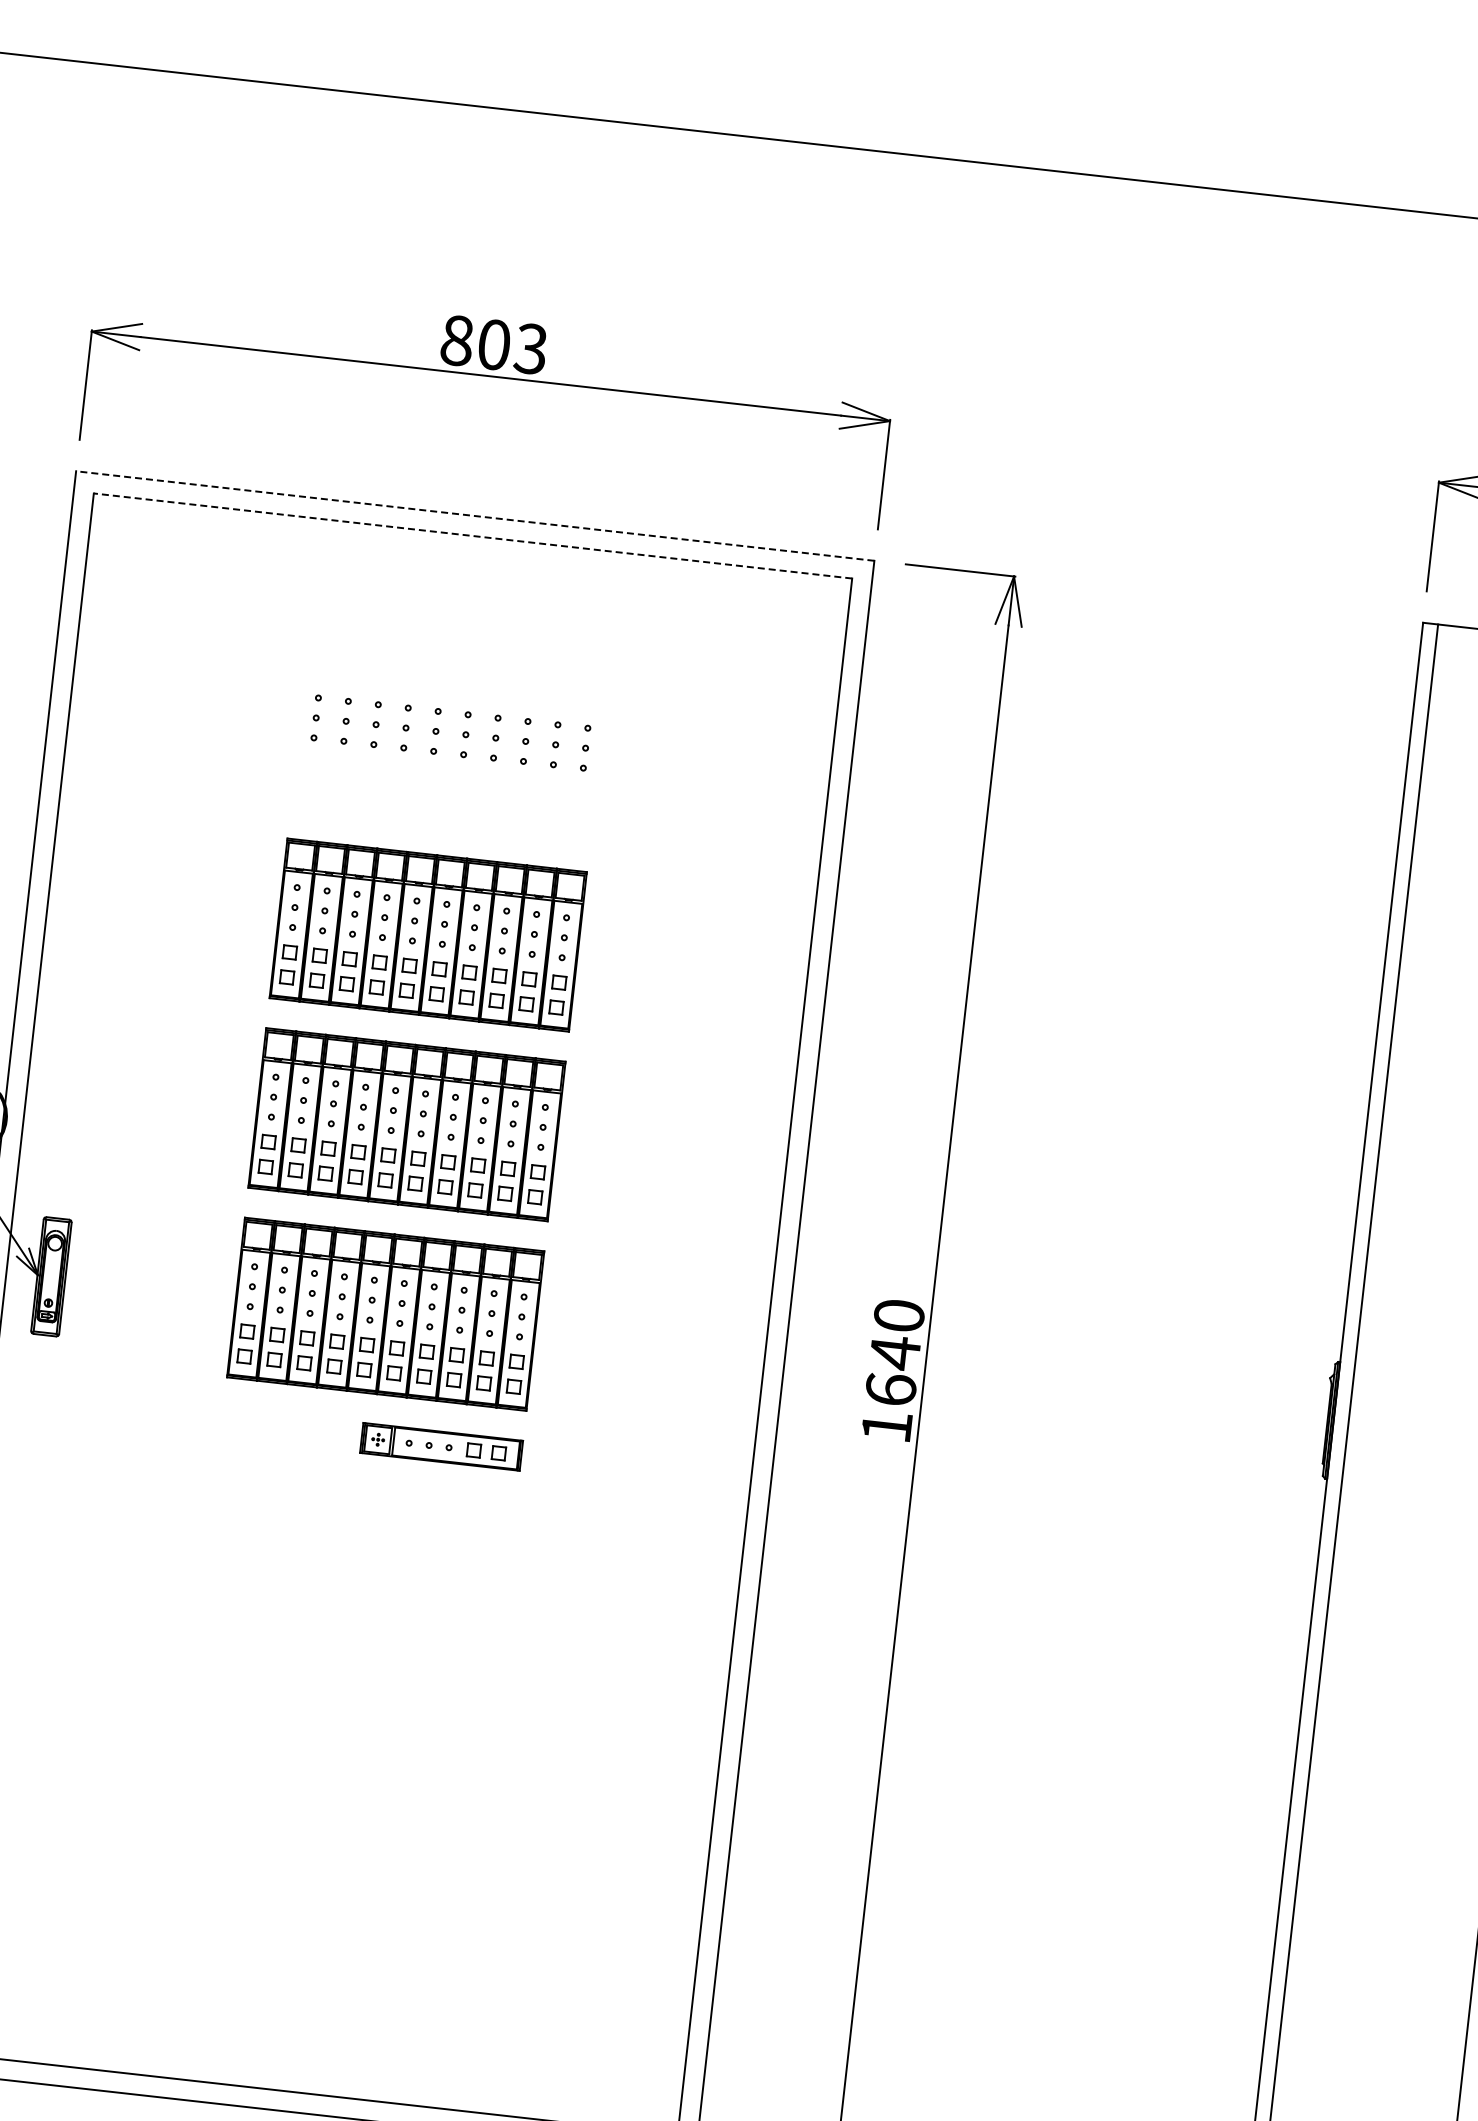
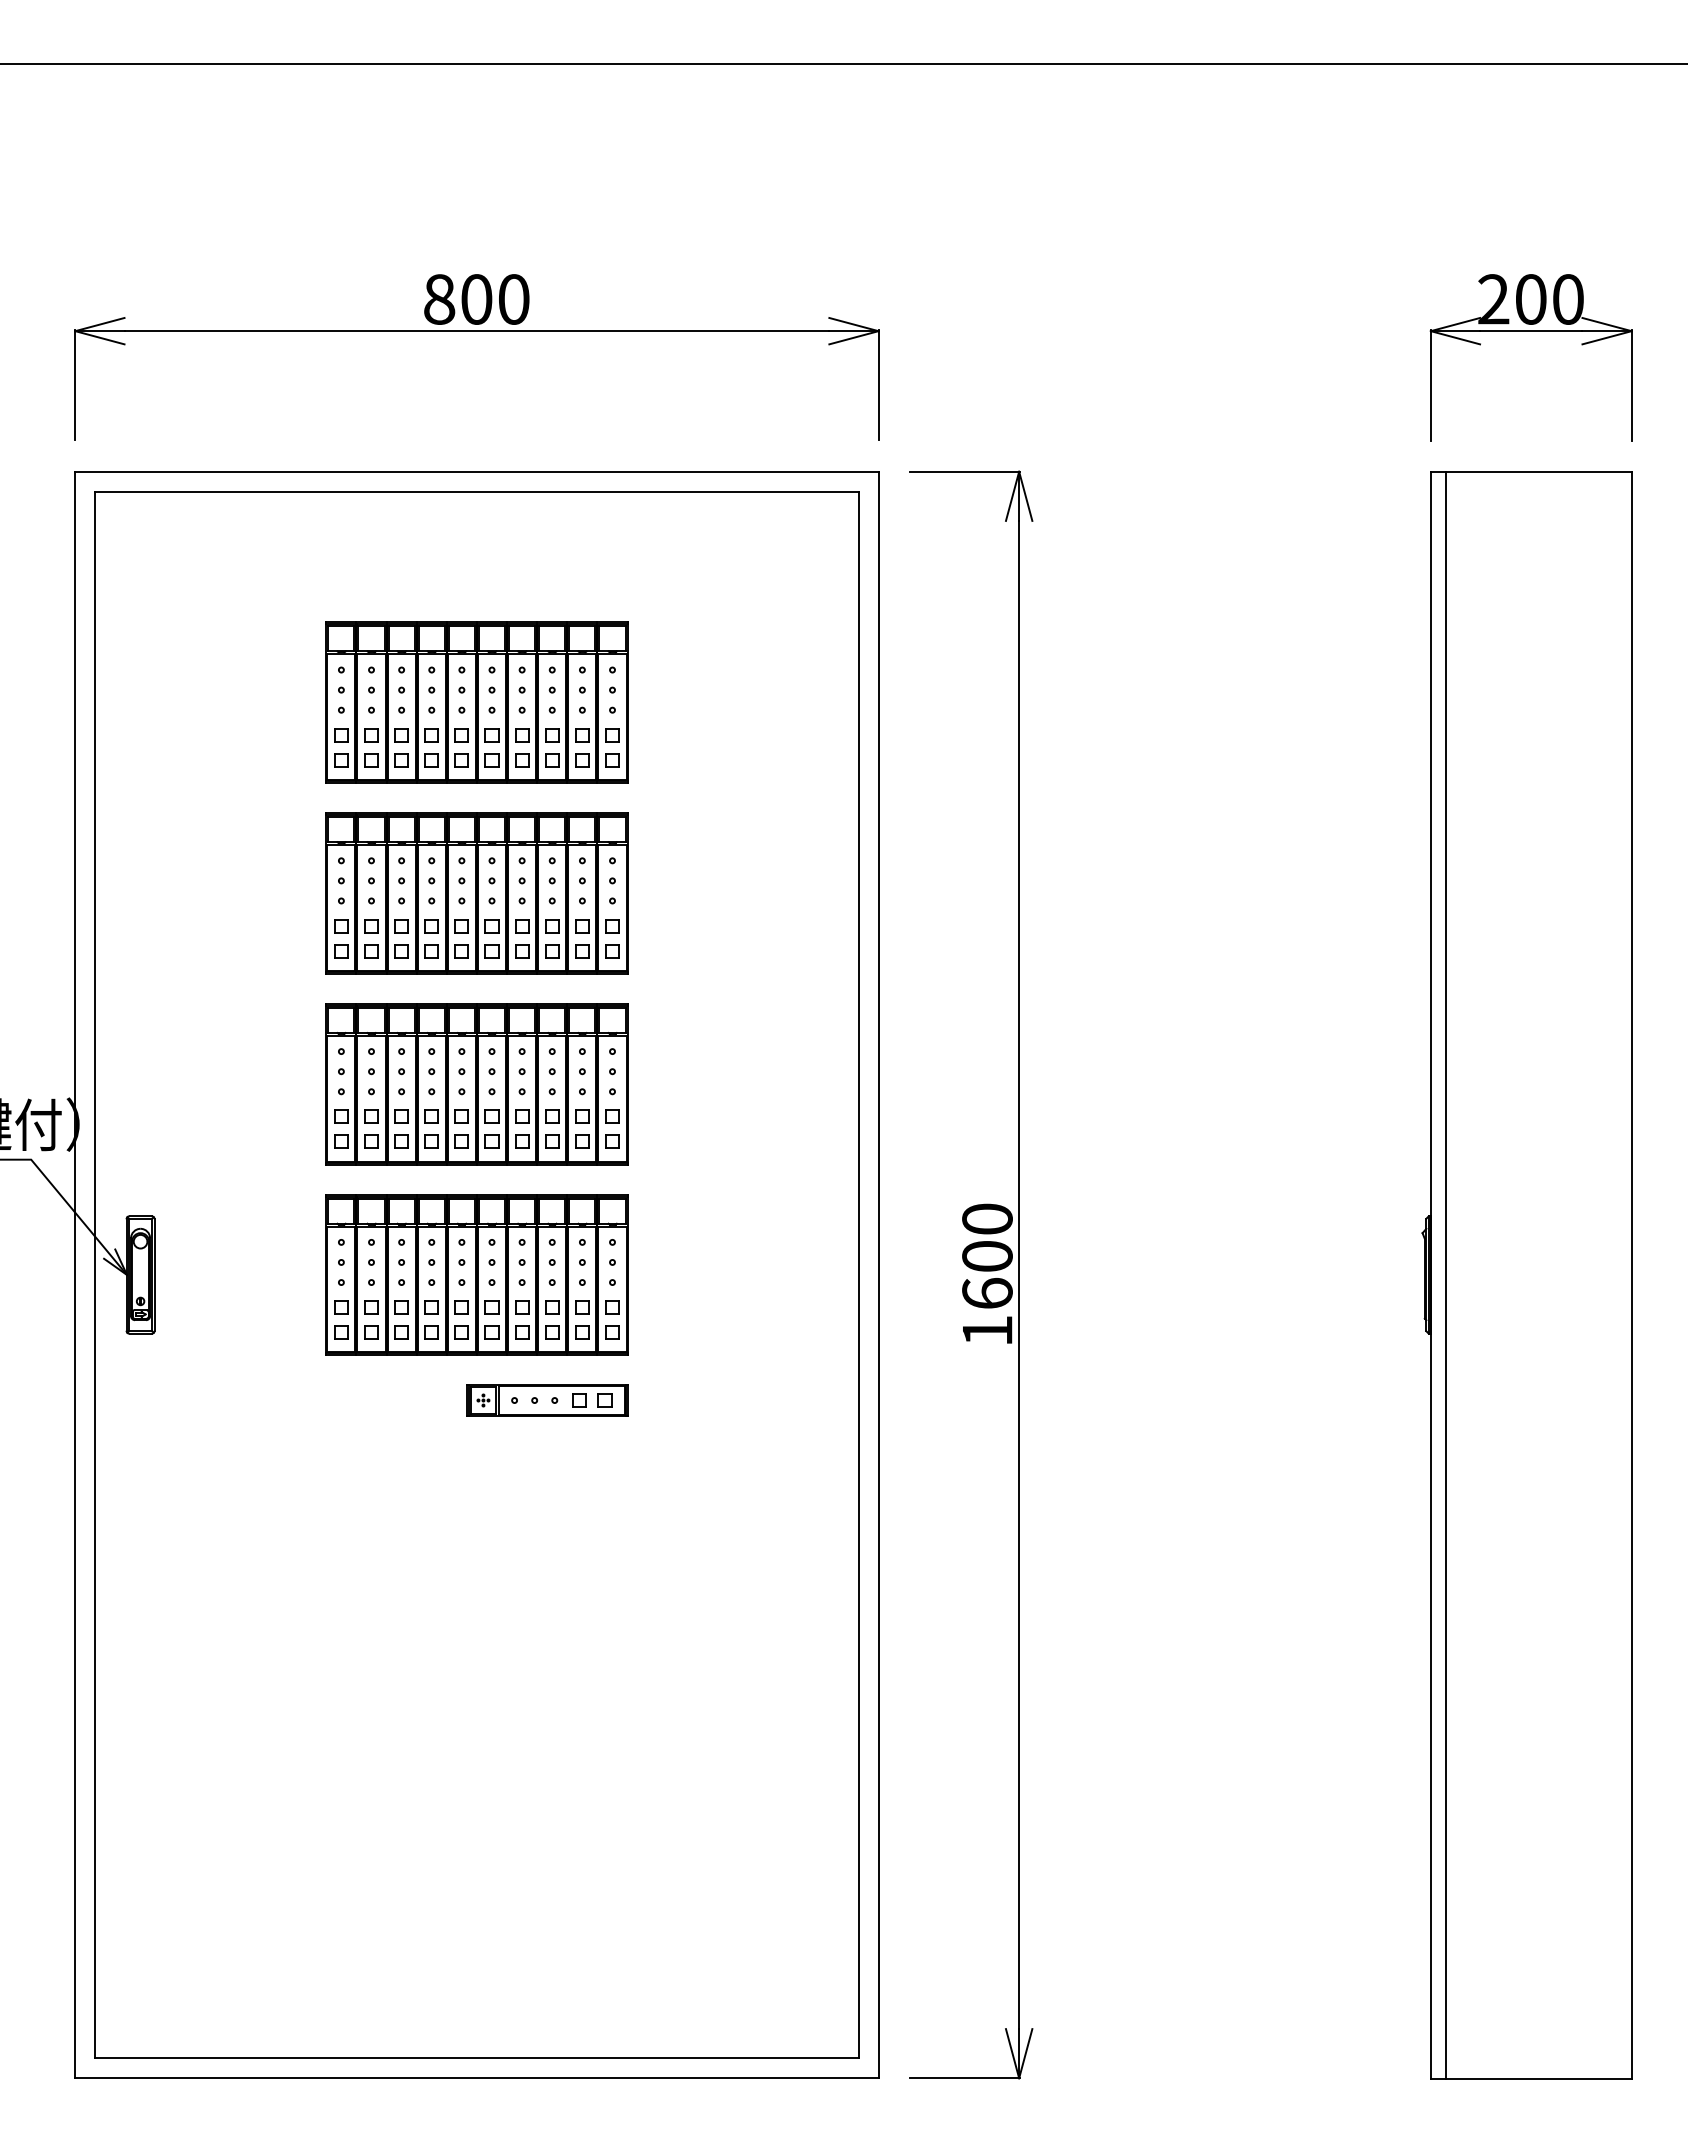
text: (530, 348) -> (513, 299), 803 -> 800
line: (474, 515) -> (476, 471), dashed -> solid
line: (472, 535) -> (476, 491), dashed -> solid
part: (449, 745) -> (476, 702), added
text: (895, 1352) -> (987, 1256), 1640 -> 1600

